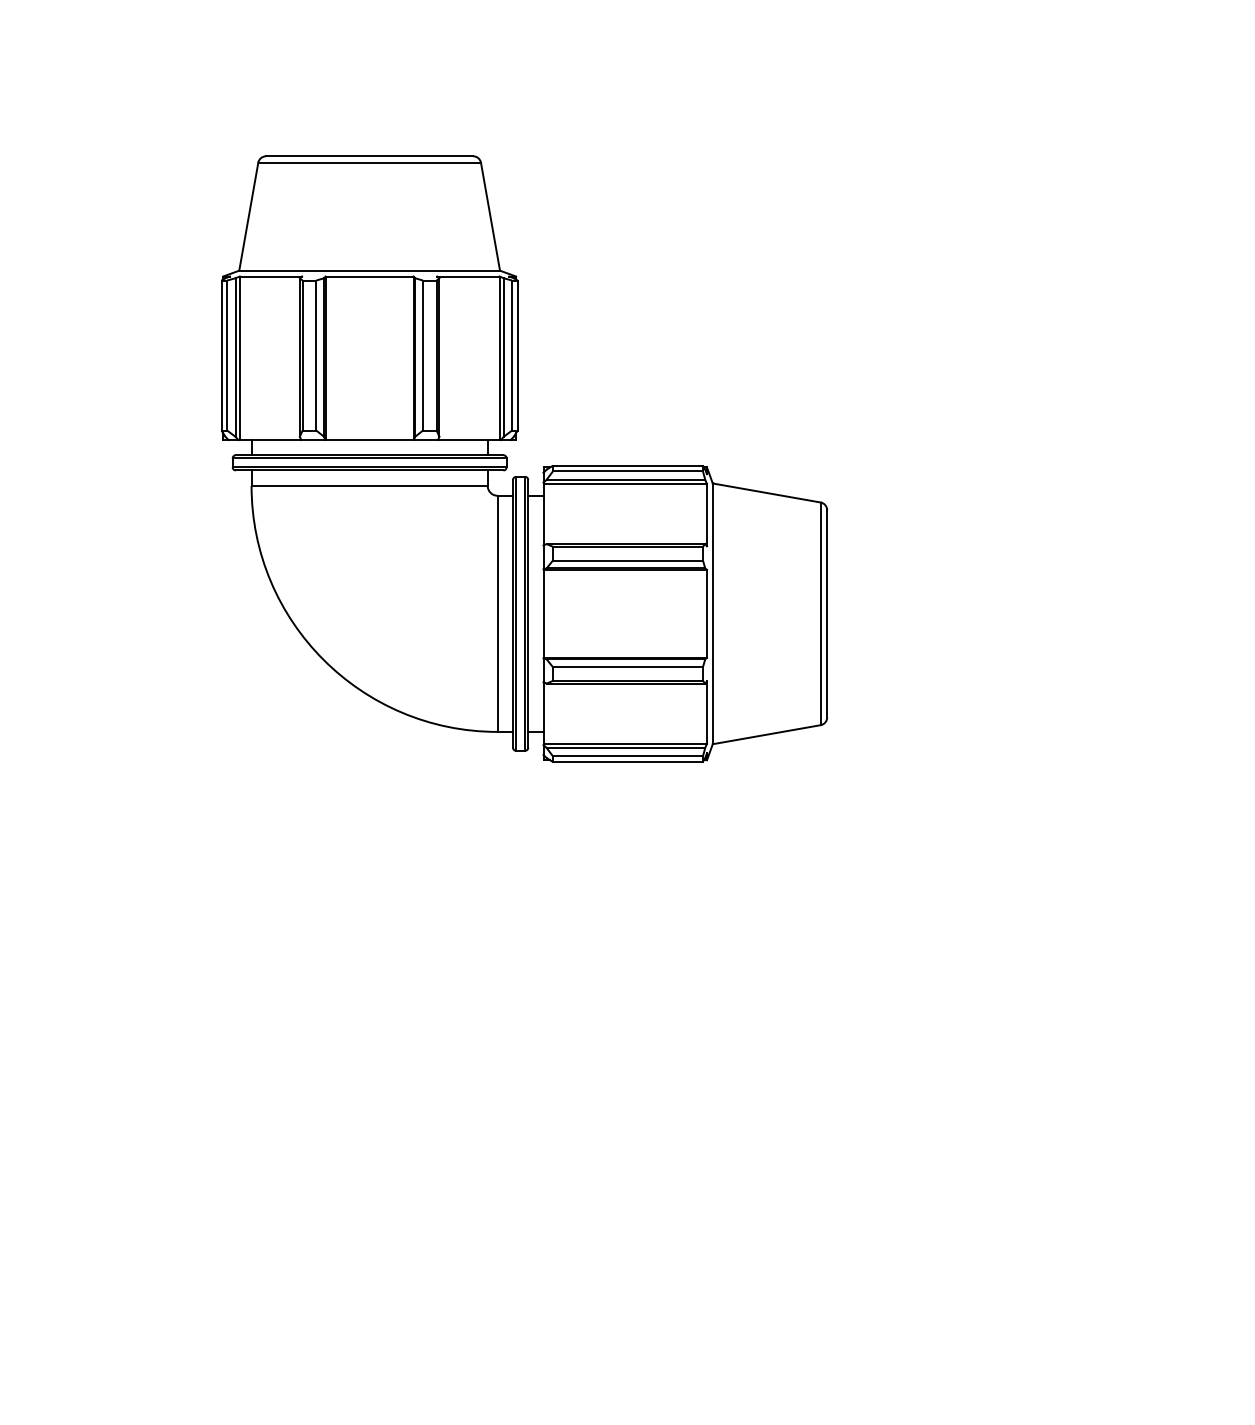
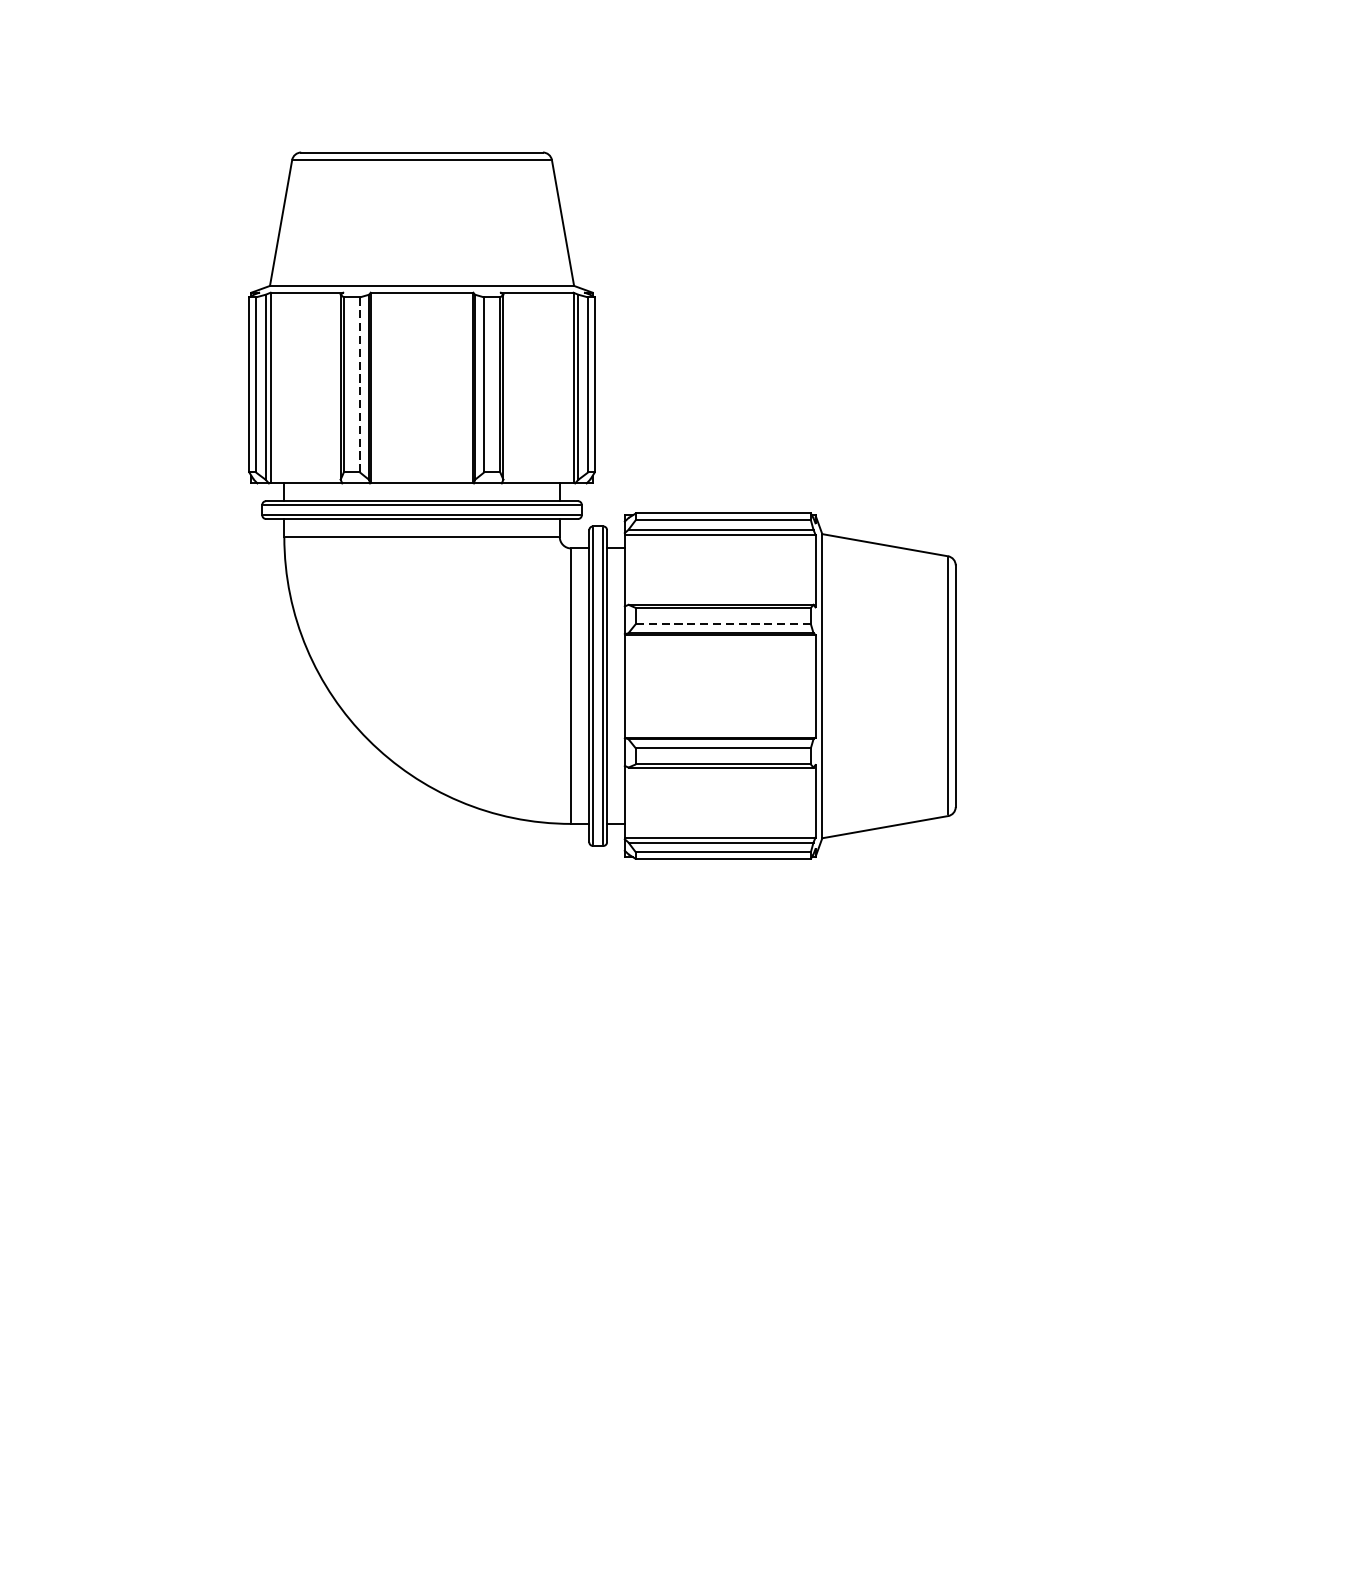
line: (316, 355) -> (360, 384), solid -> dashed
line: (627, 560) -> (722, 623), solid -> dashed

